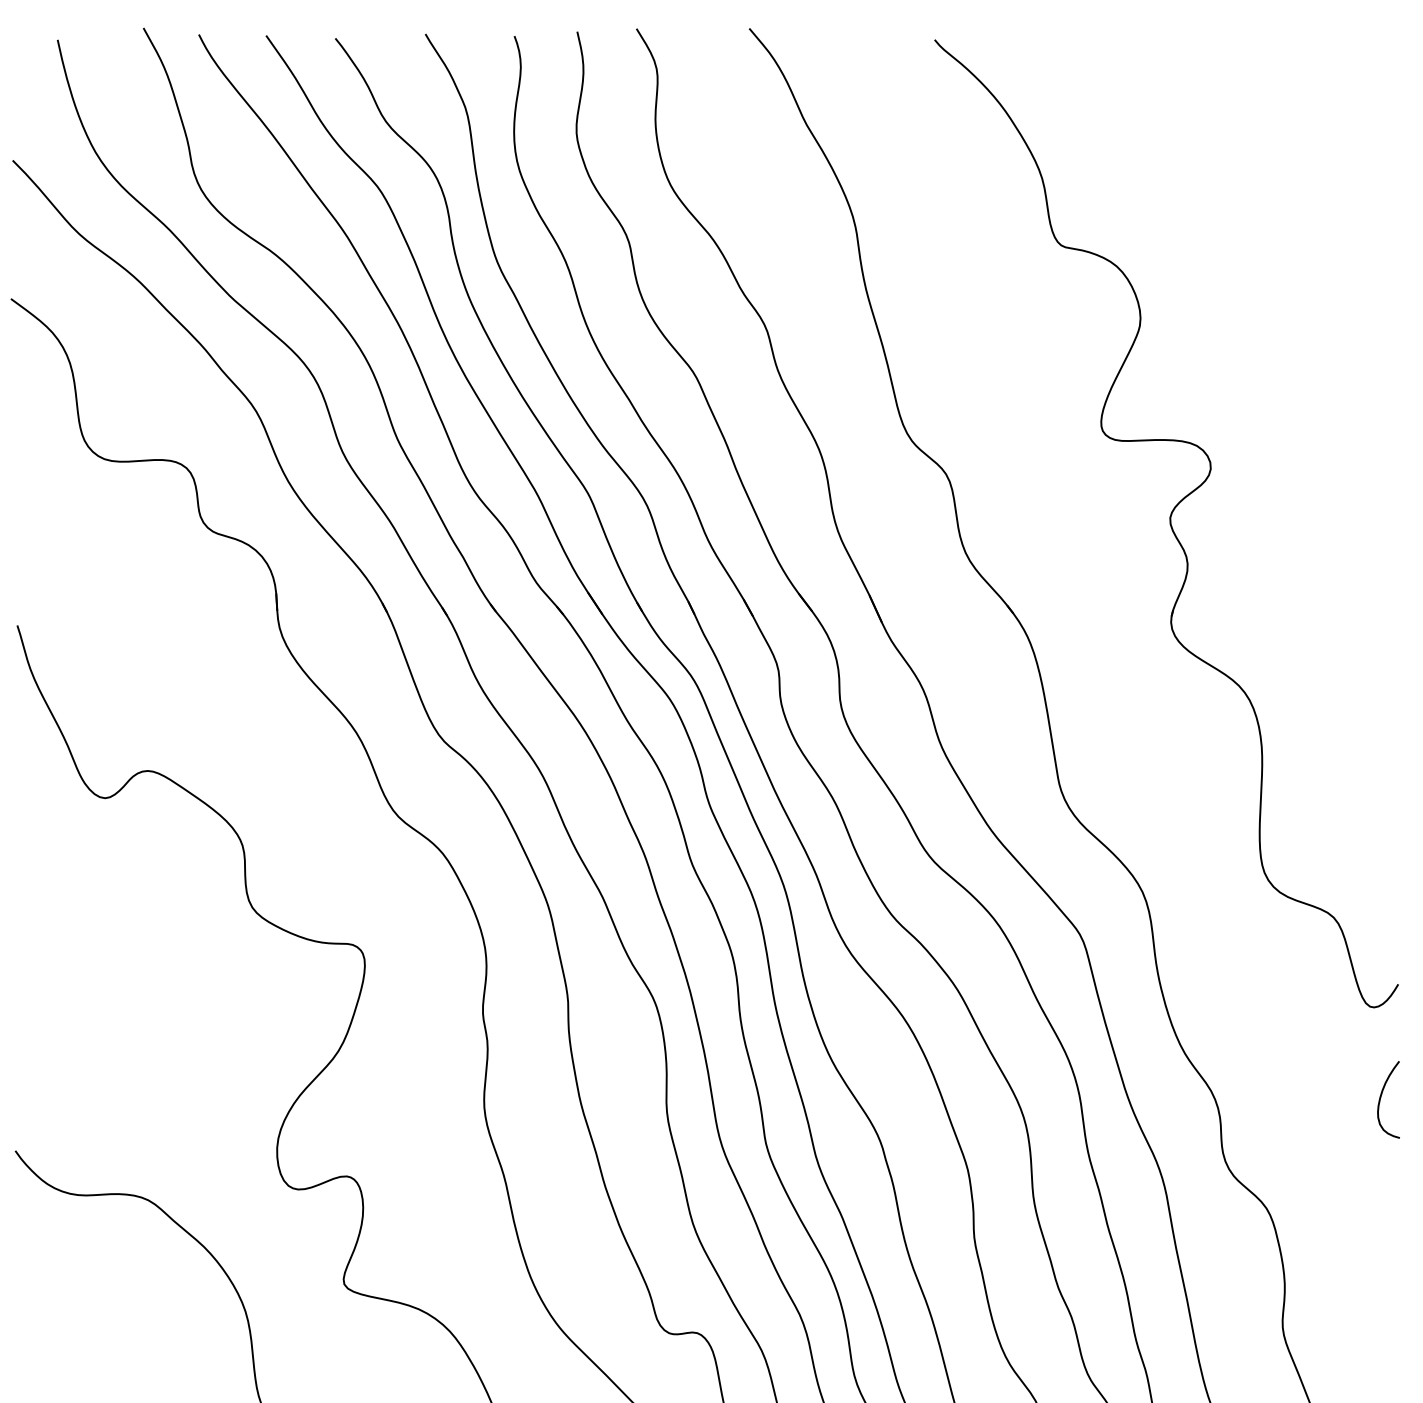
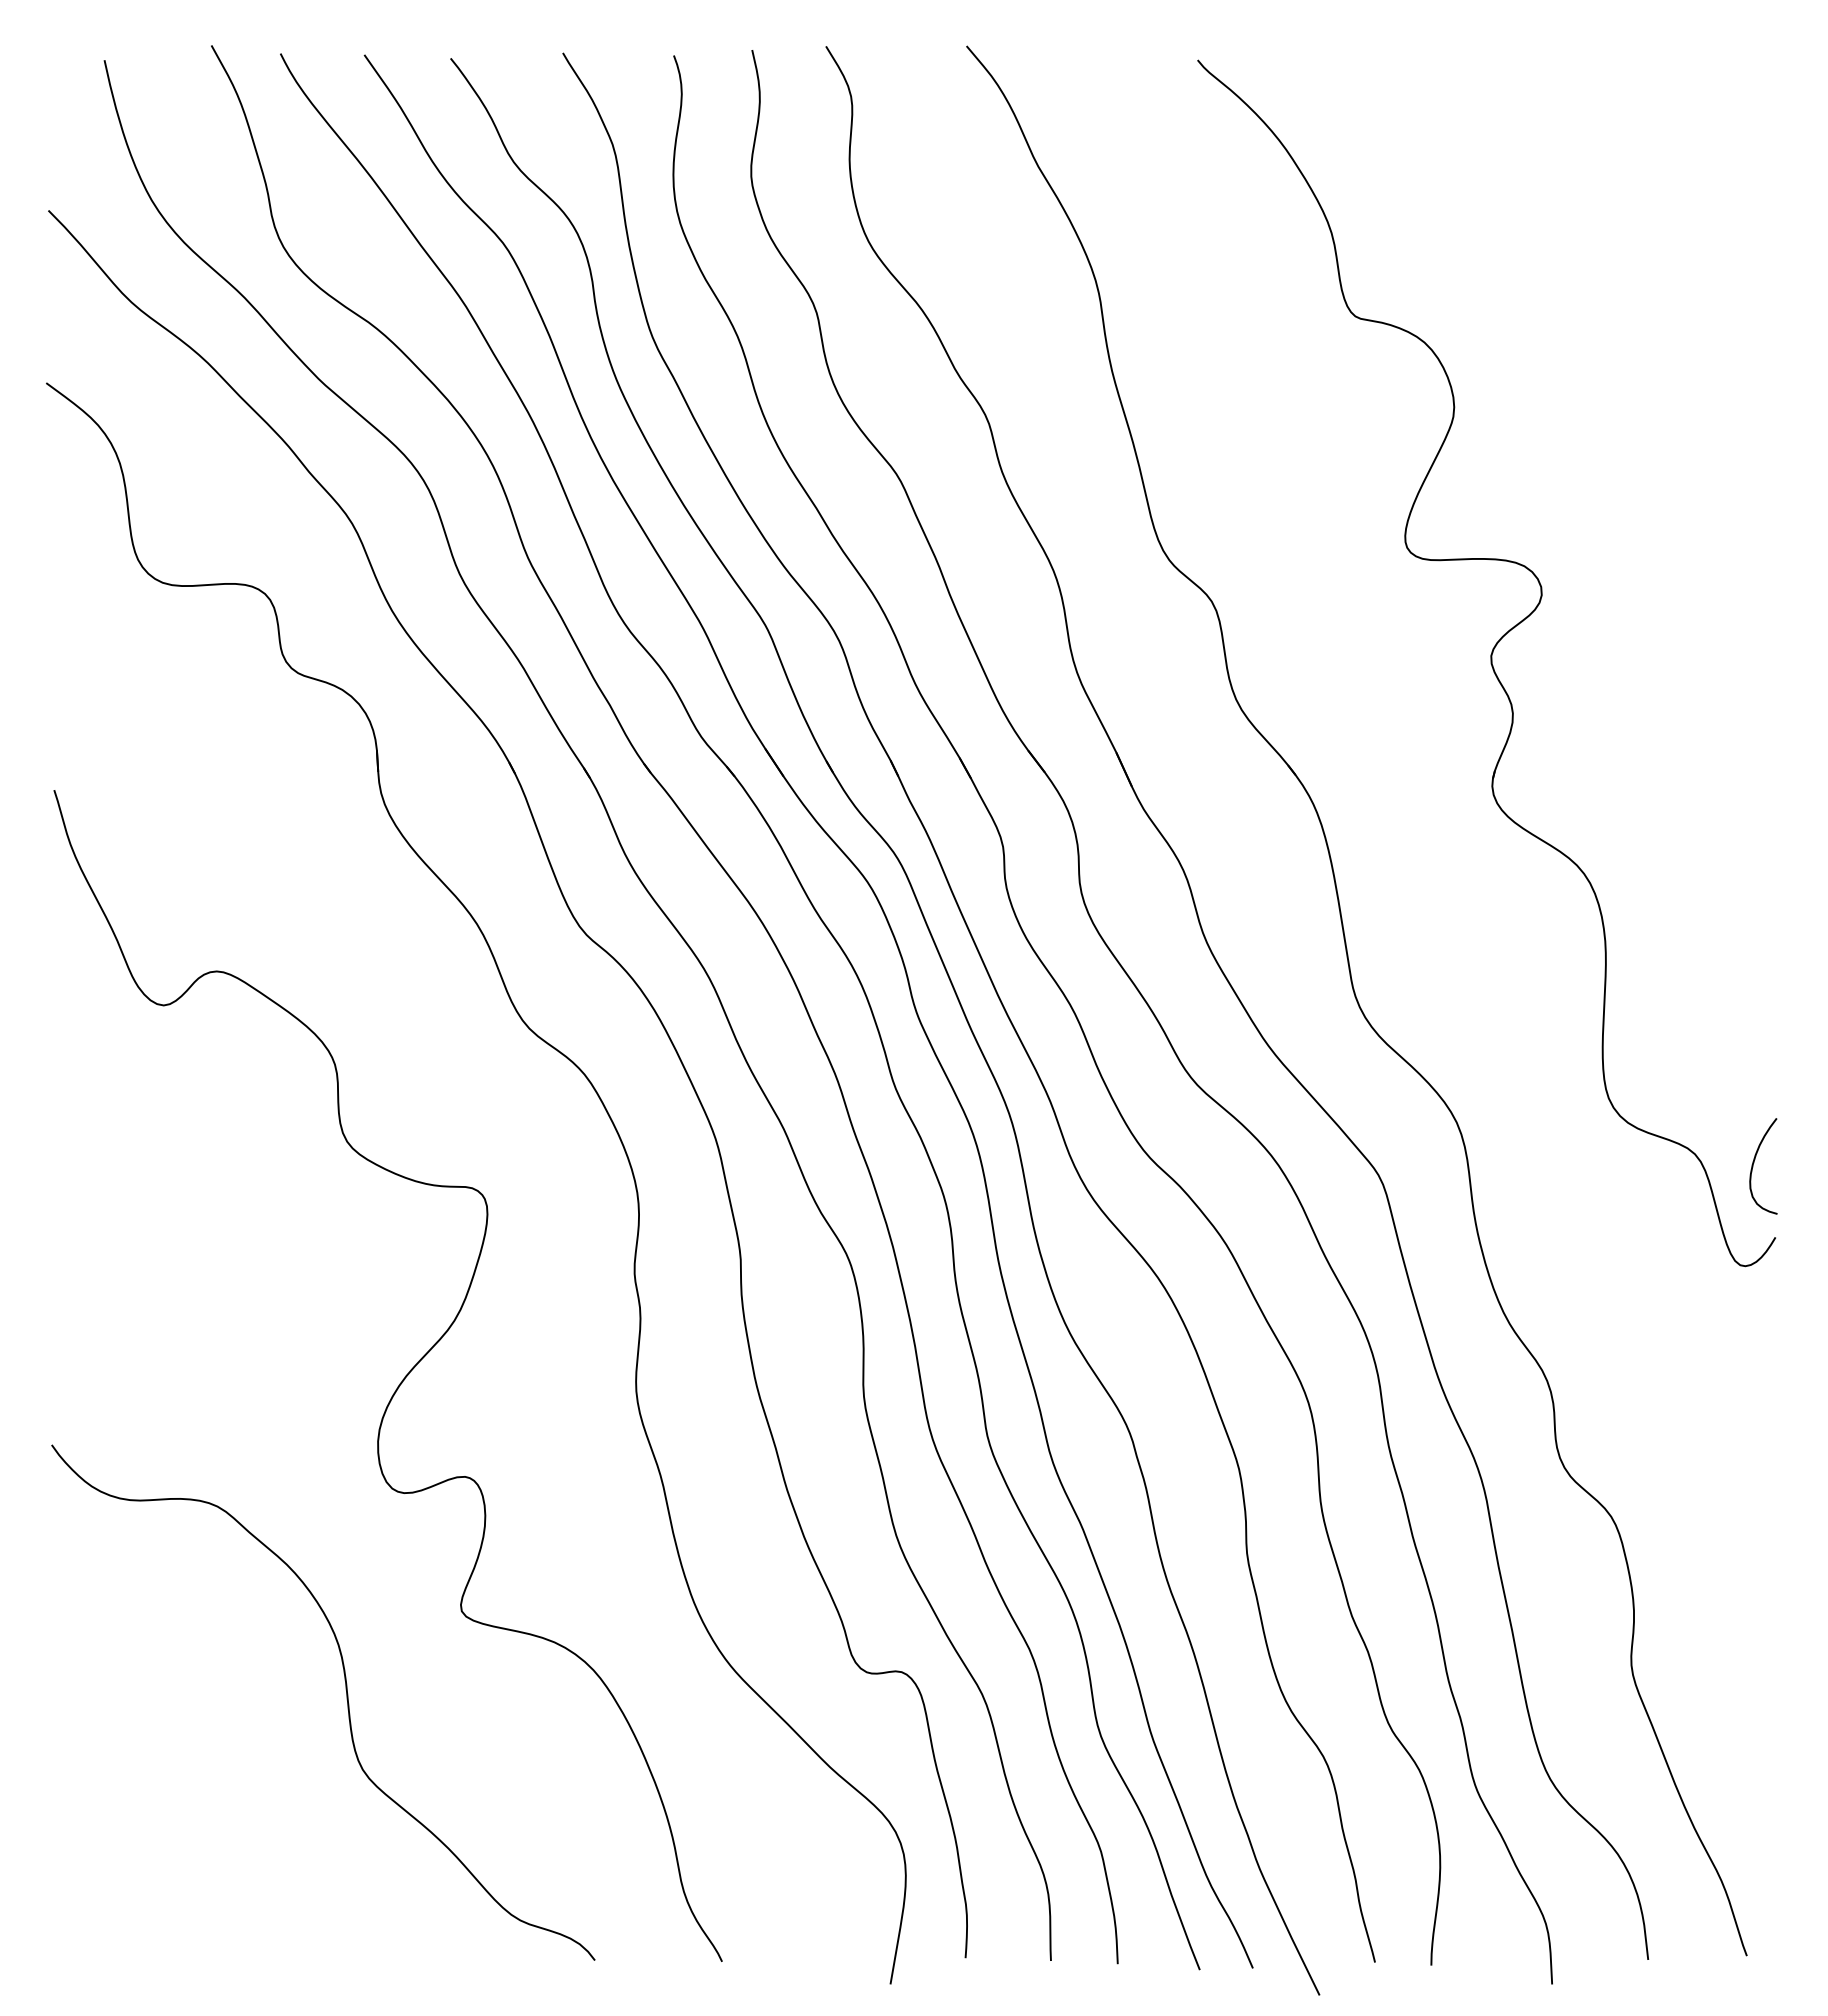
curve: (1381, 1097) -> (1754, 1163), moved

